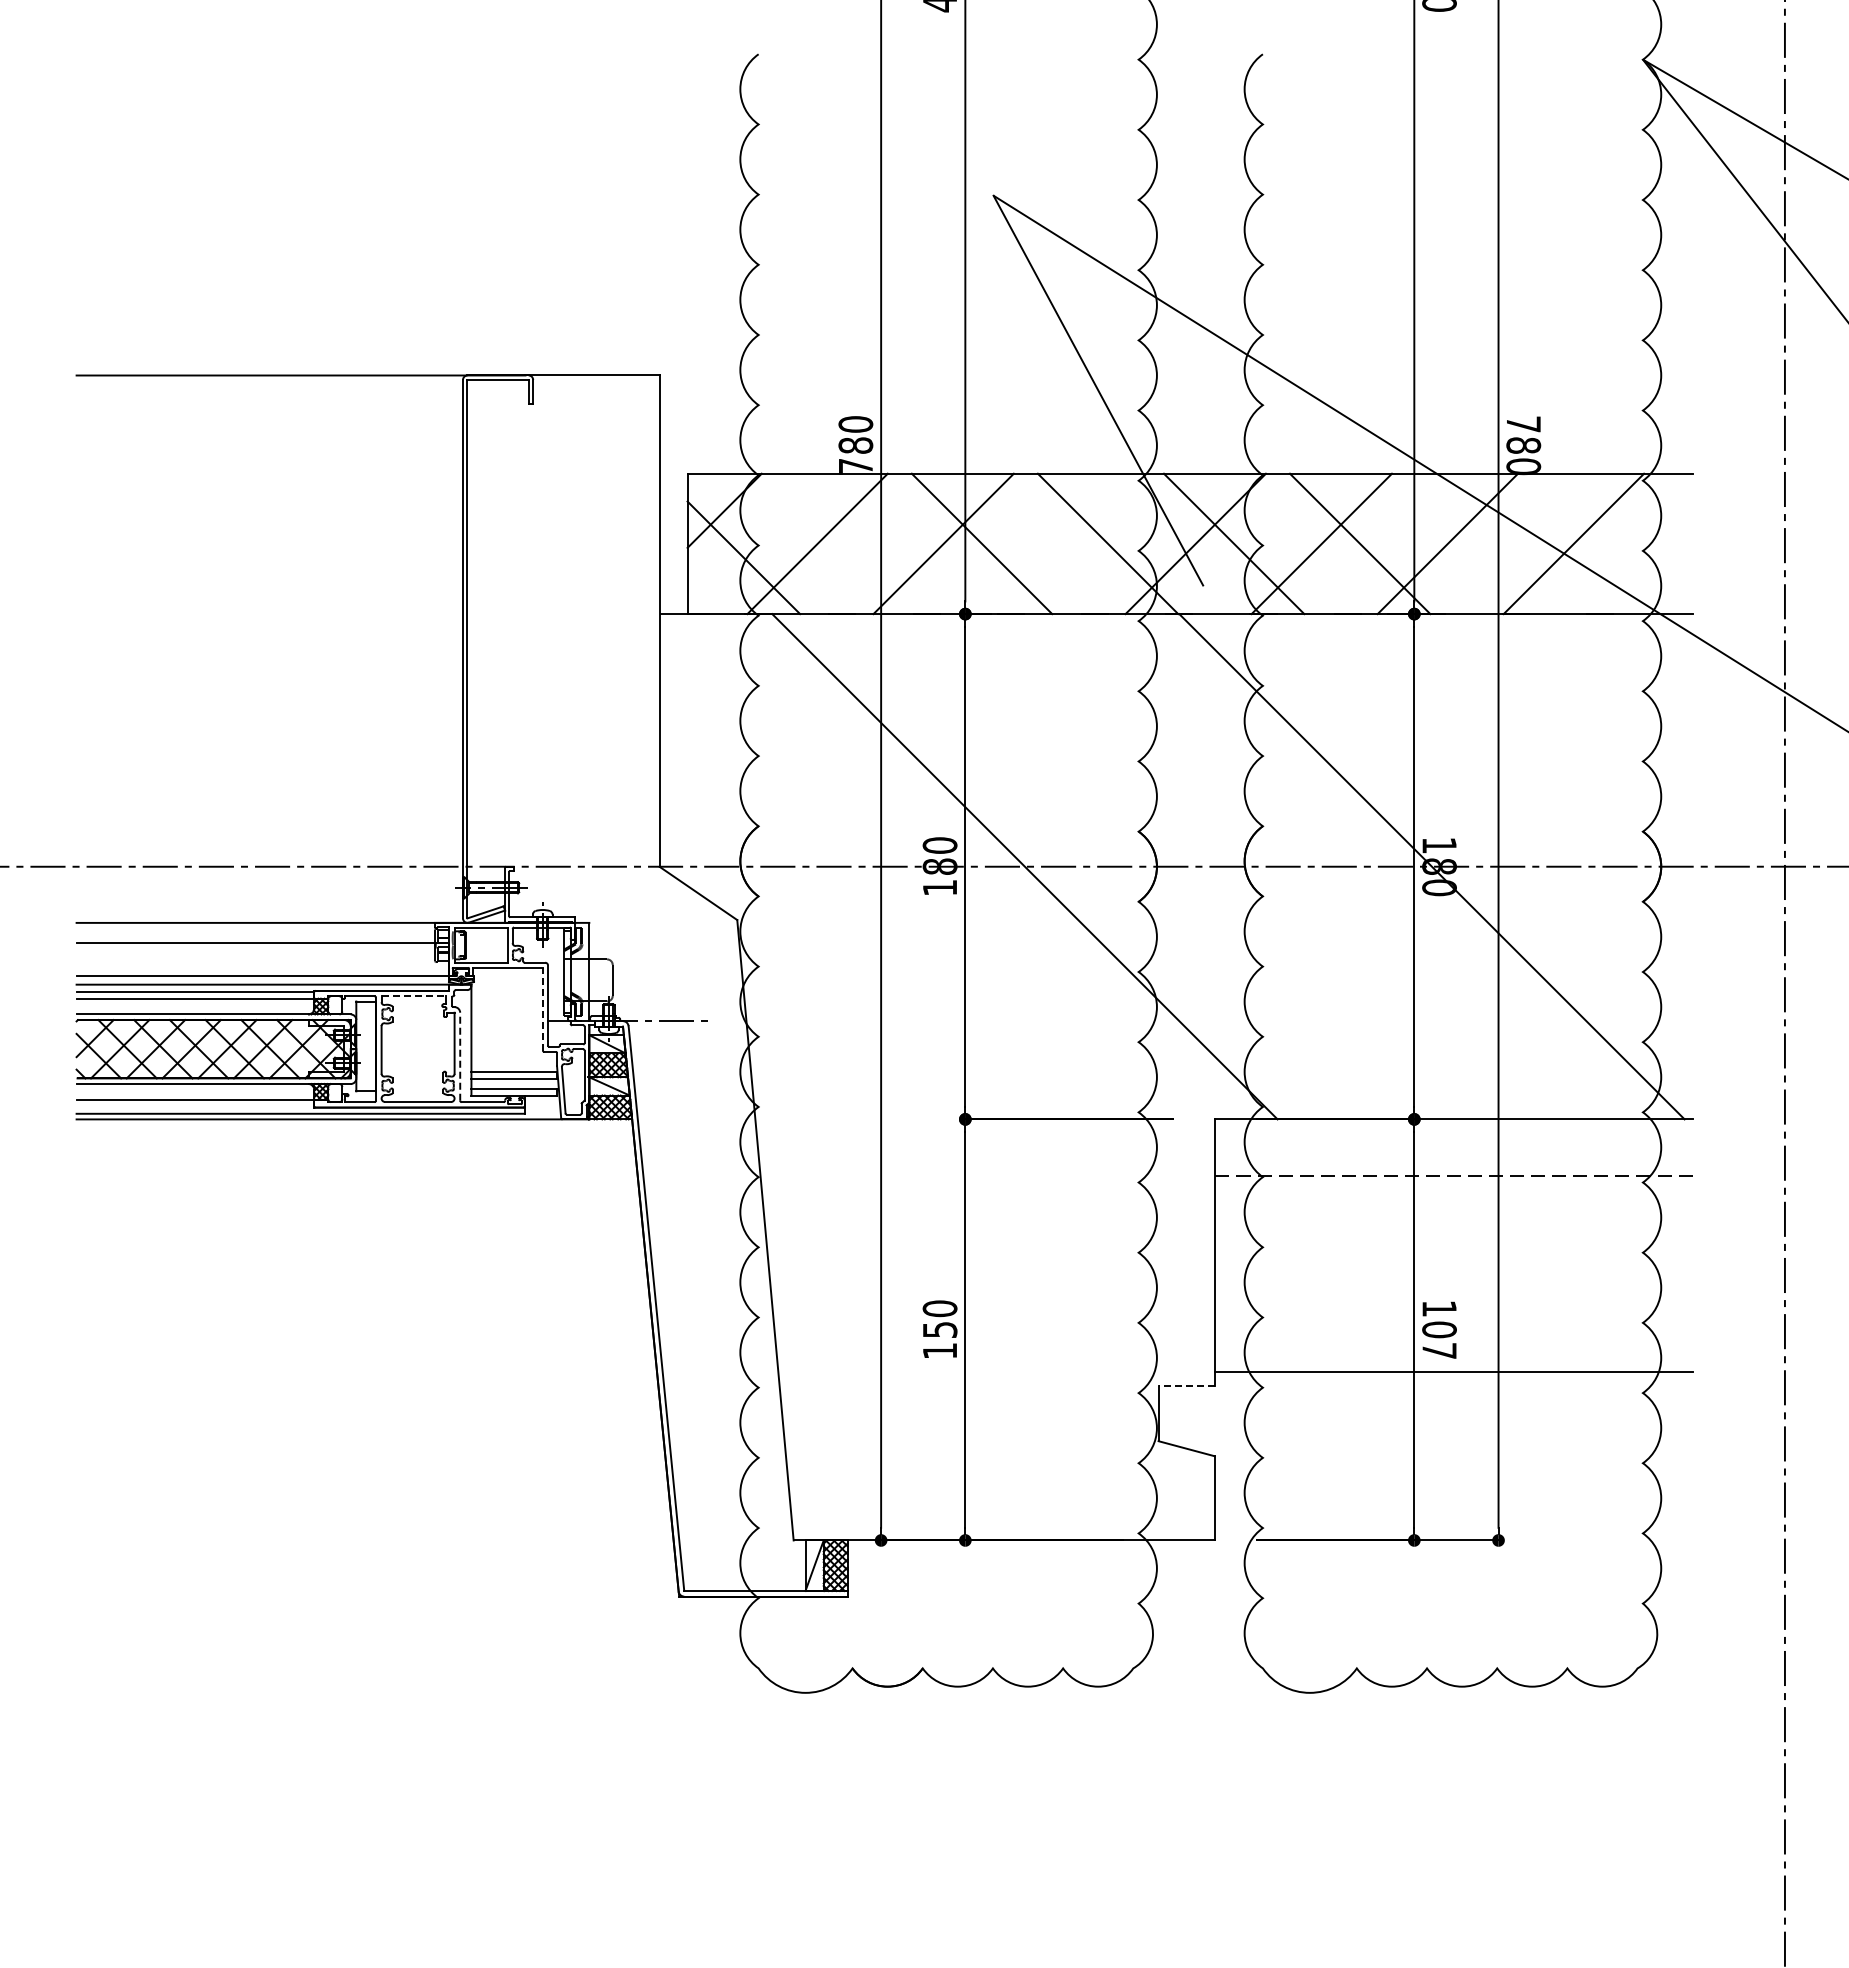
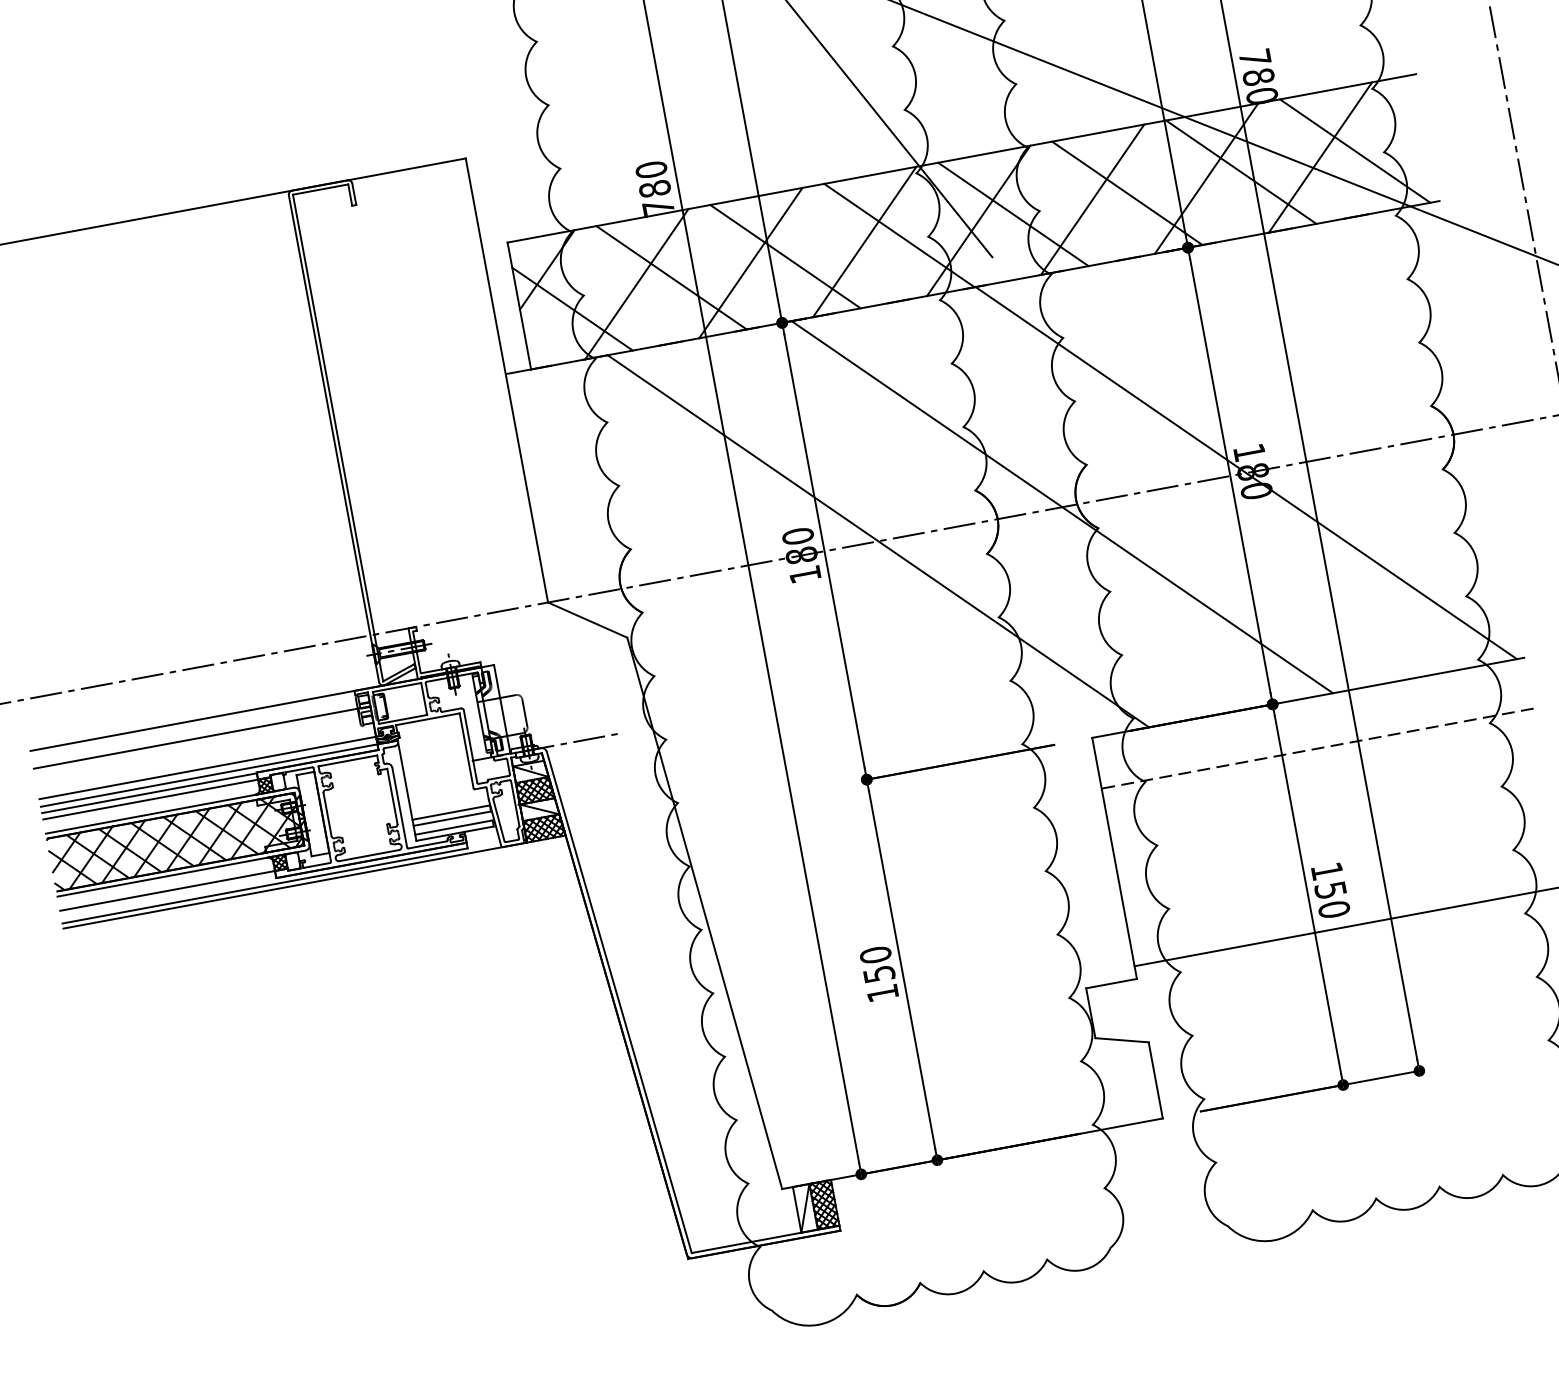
line: (855, 543) -> (671, 277), added
line: (1069, 543) -> (864, 241), added
line: (1486, 543) -> (1241, 171), added
line: (1612, 543) -> (1355, 150), added
line: (1228, 866) -> (1062, 506), added
line: (414, 996) -> (348, 760), dashed -> solid
line: (543, 1008) -> (466, 750), dashed -> solid
line: (460, 1056) -> (399, 807), dashed -> solid
text: (1439, 1340) -> (1332, 900), 107 -> 150
line: (1186, 1386) -> (1111, 984), dashed -> solid

